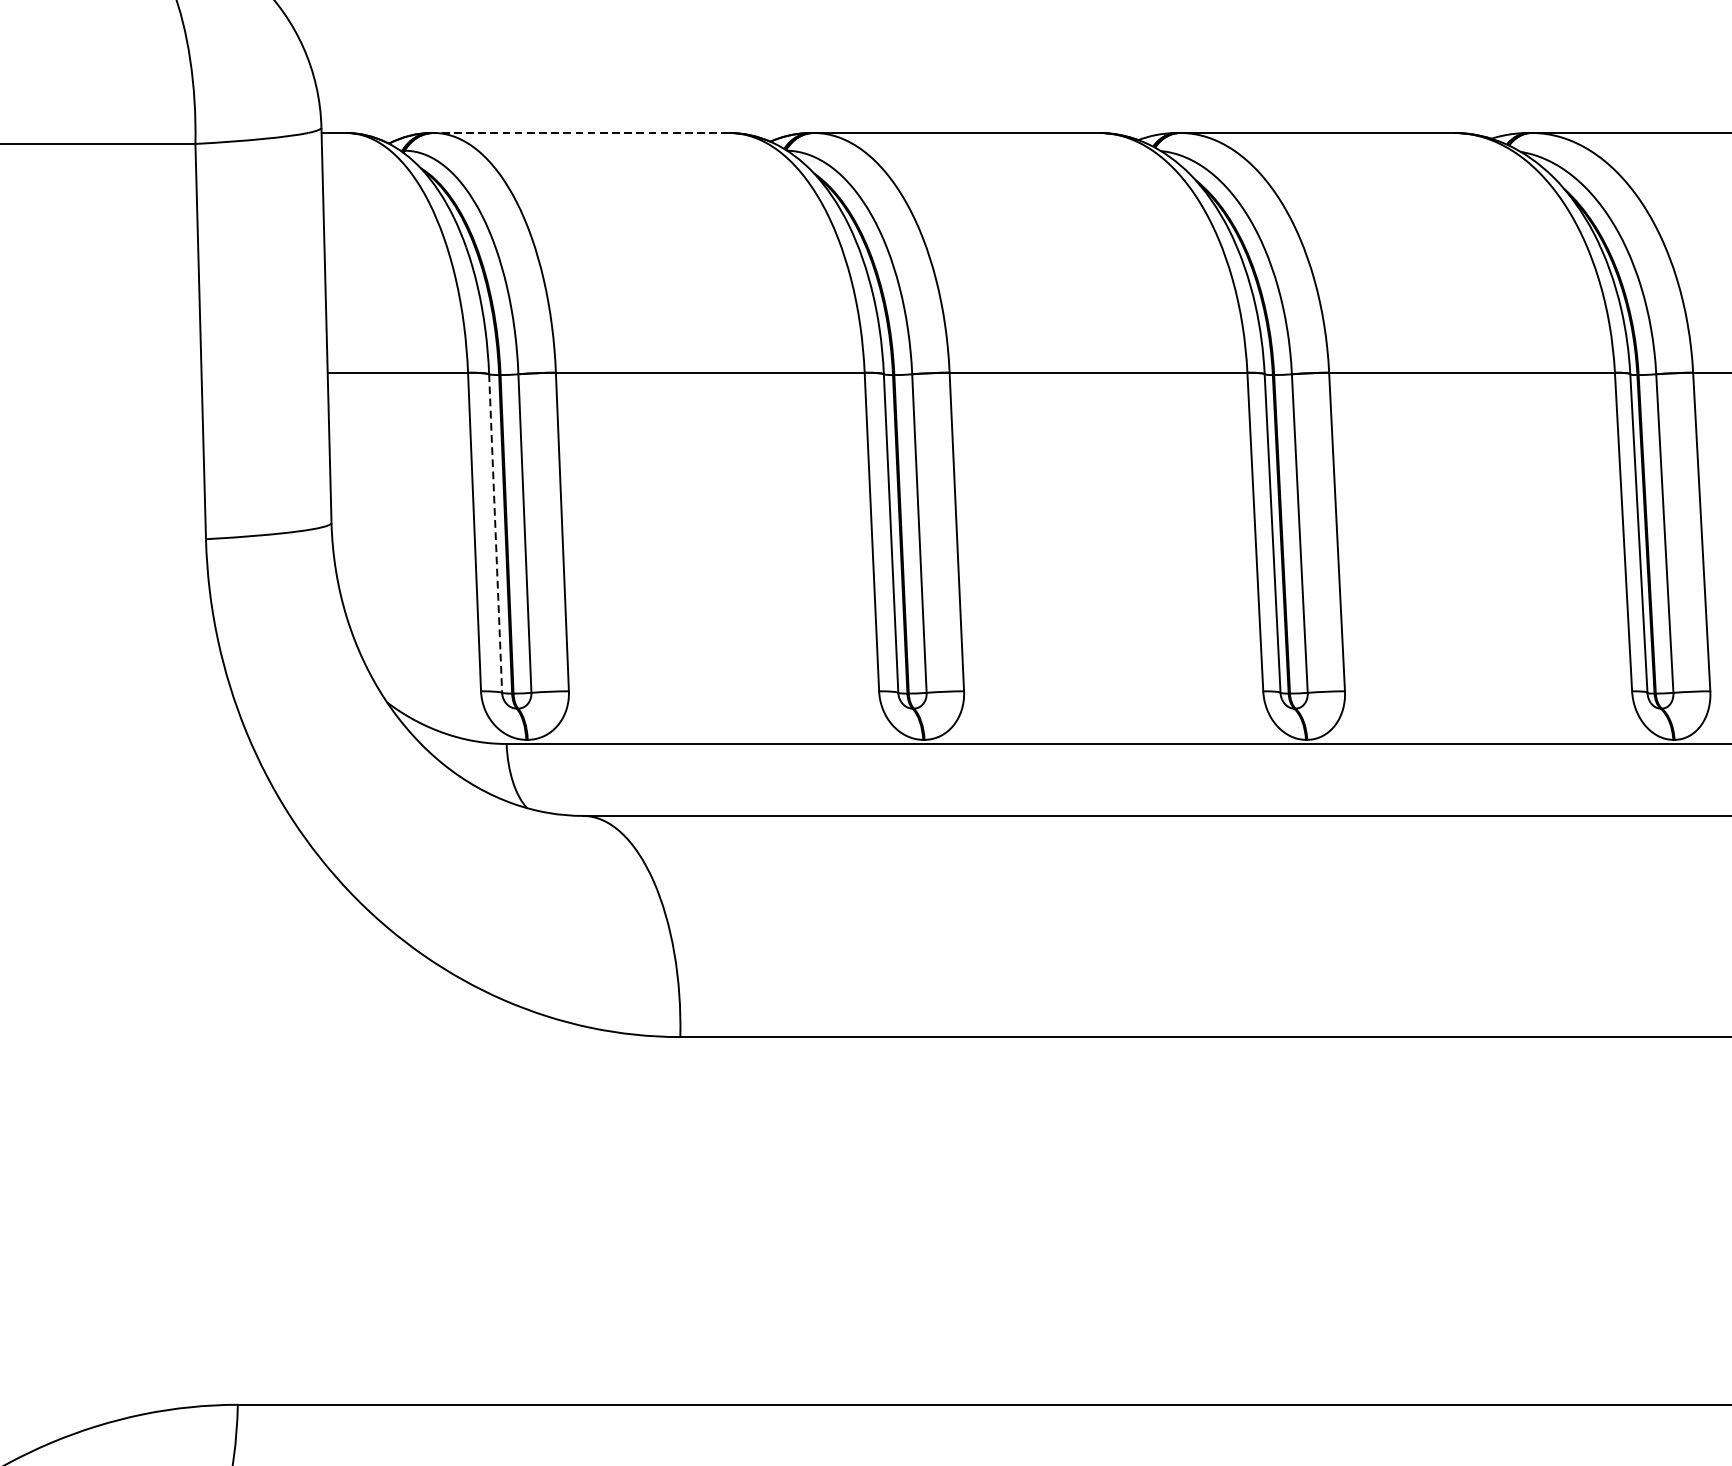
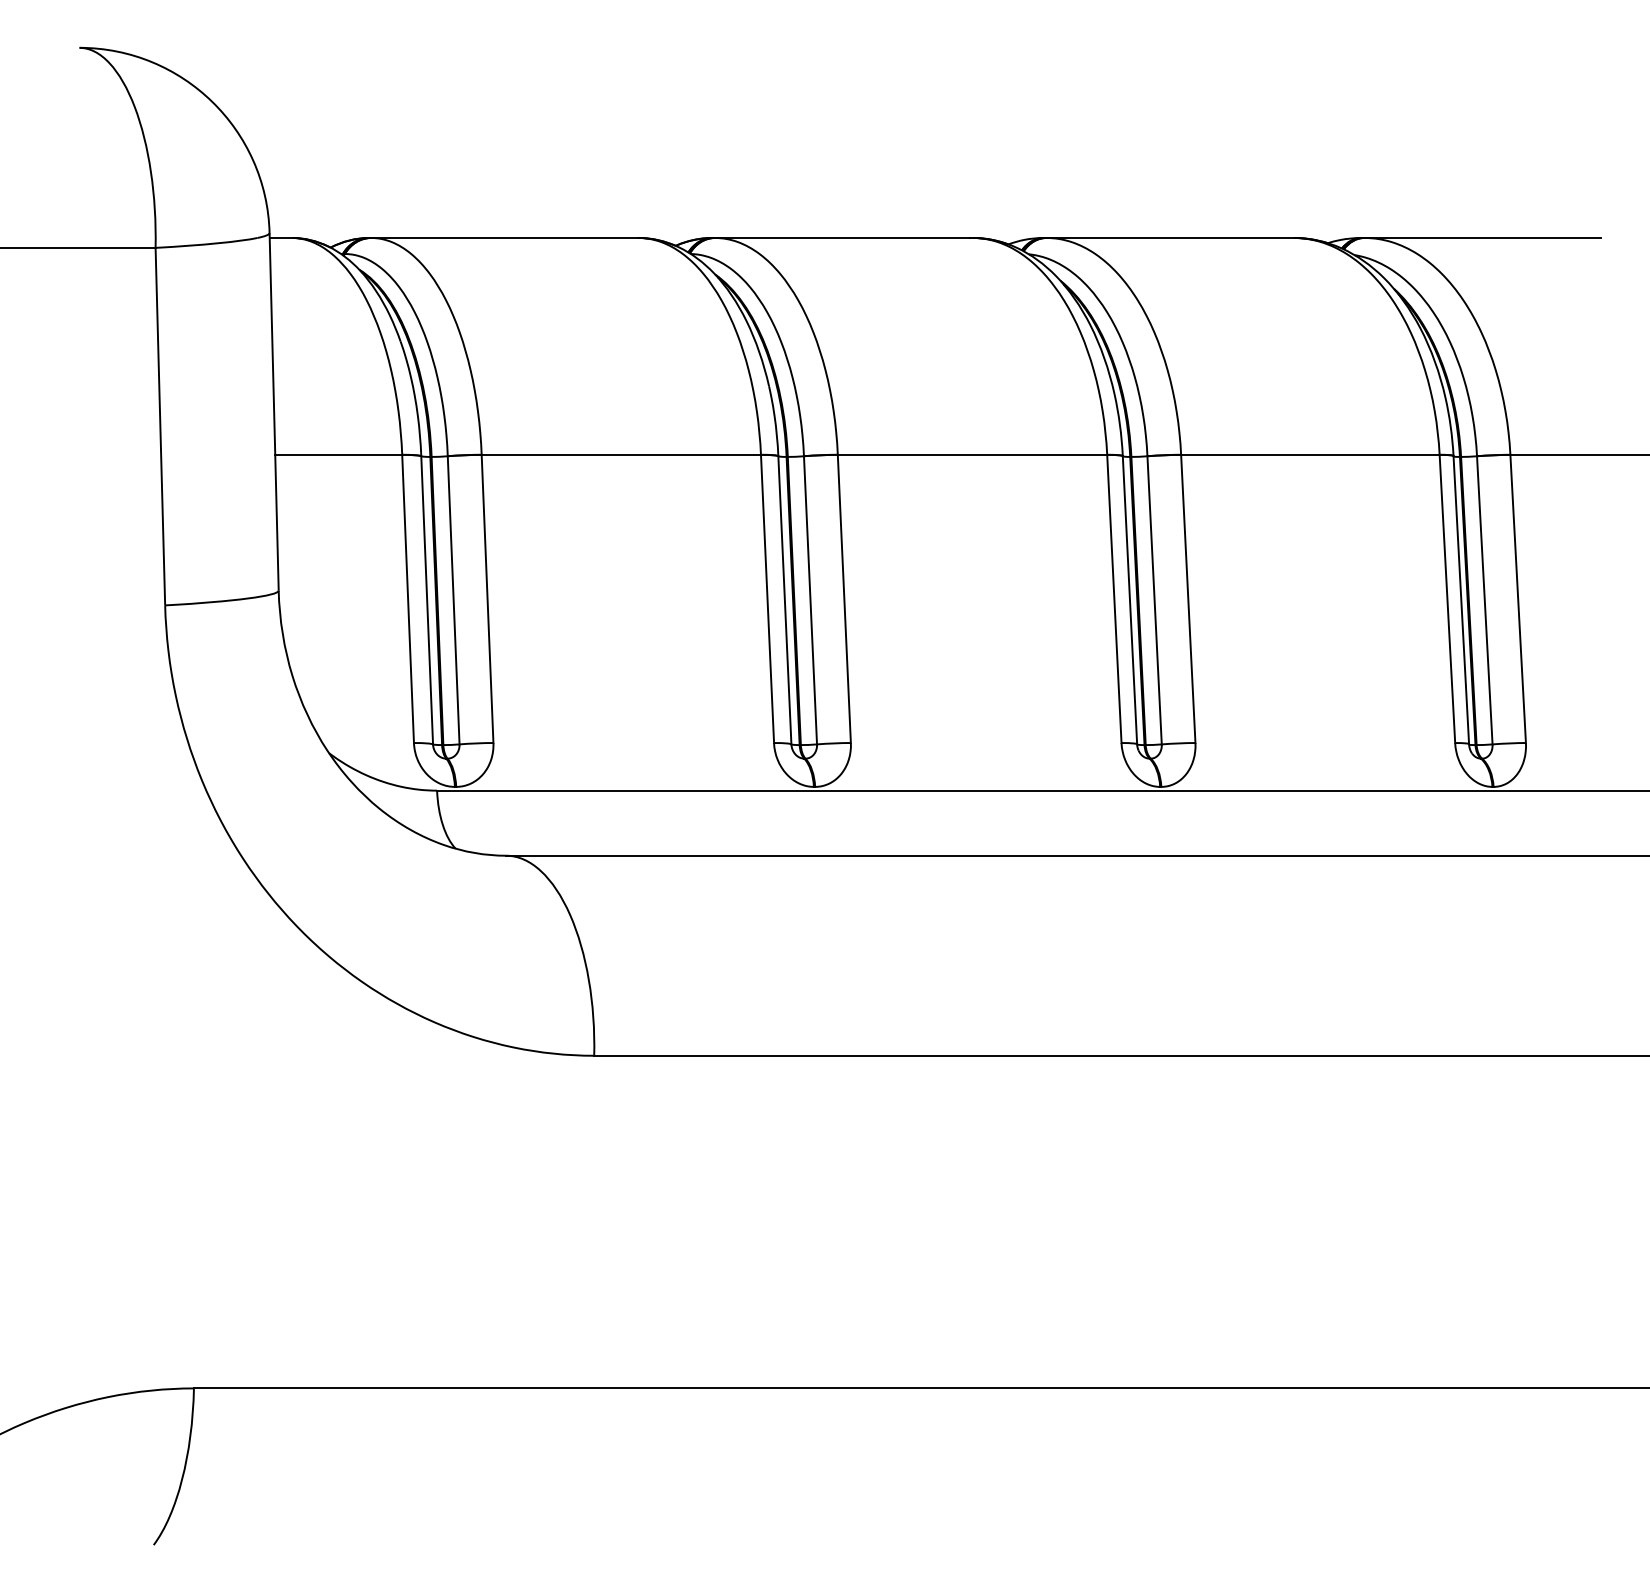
line: (581, 132) -> (504, 237), dashed -> solid
line: (496, 533) -> (427, 600), dashed -> solid

